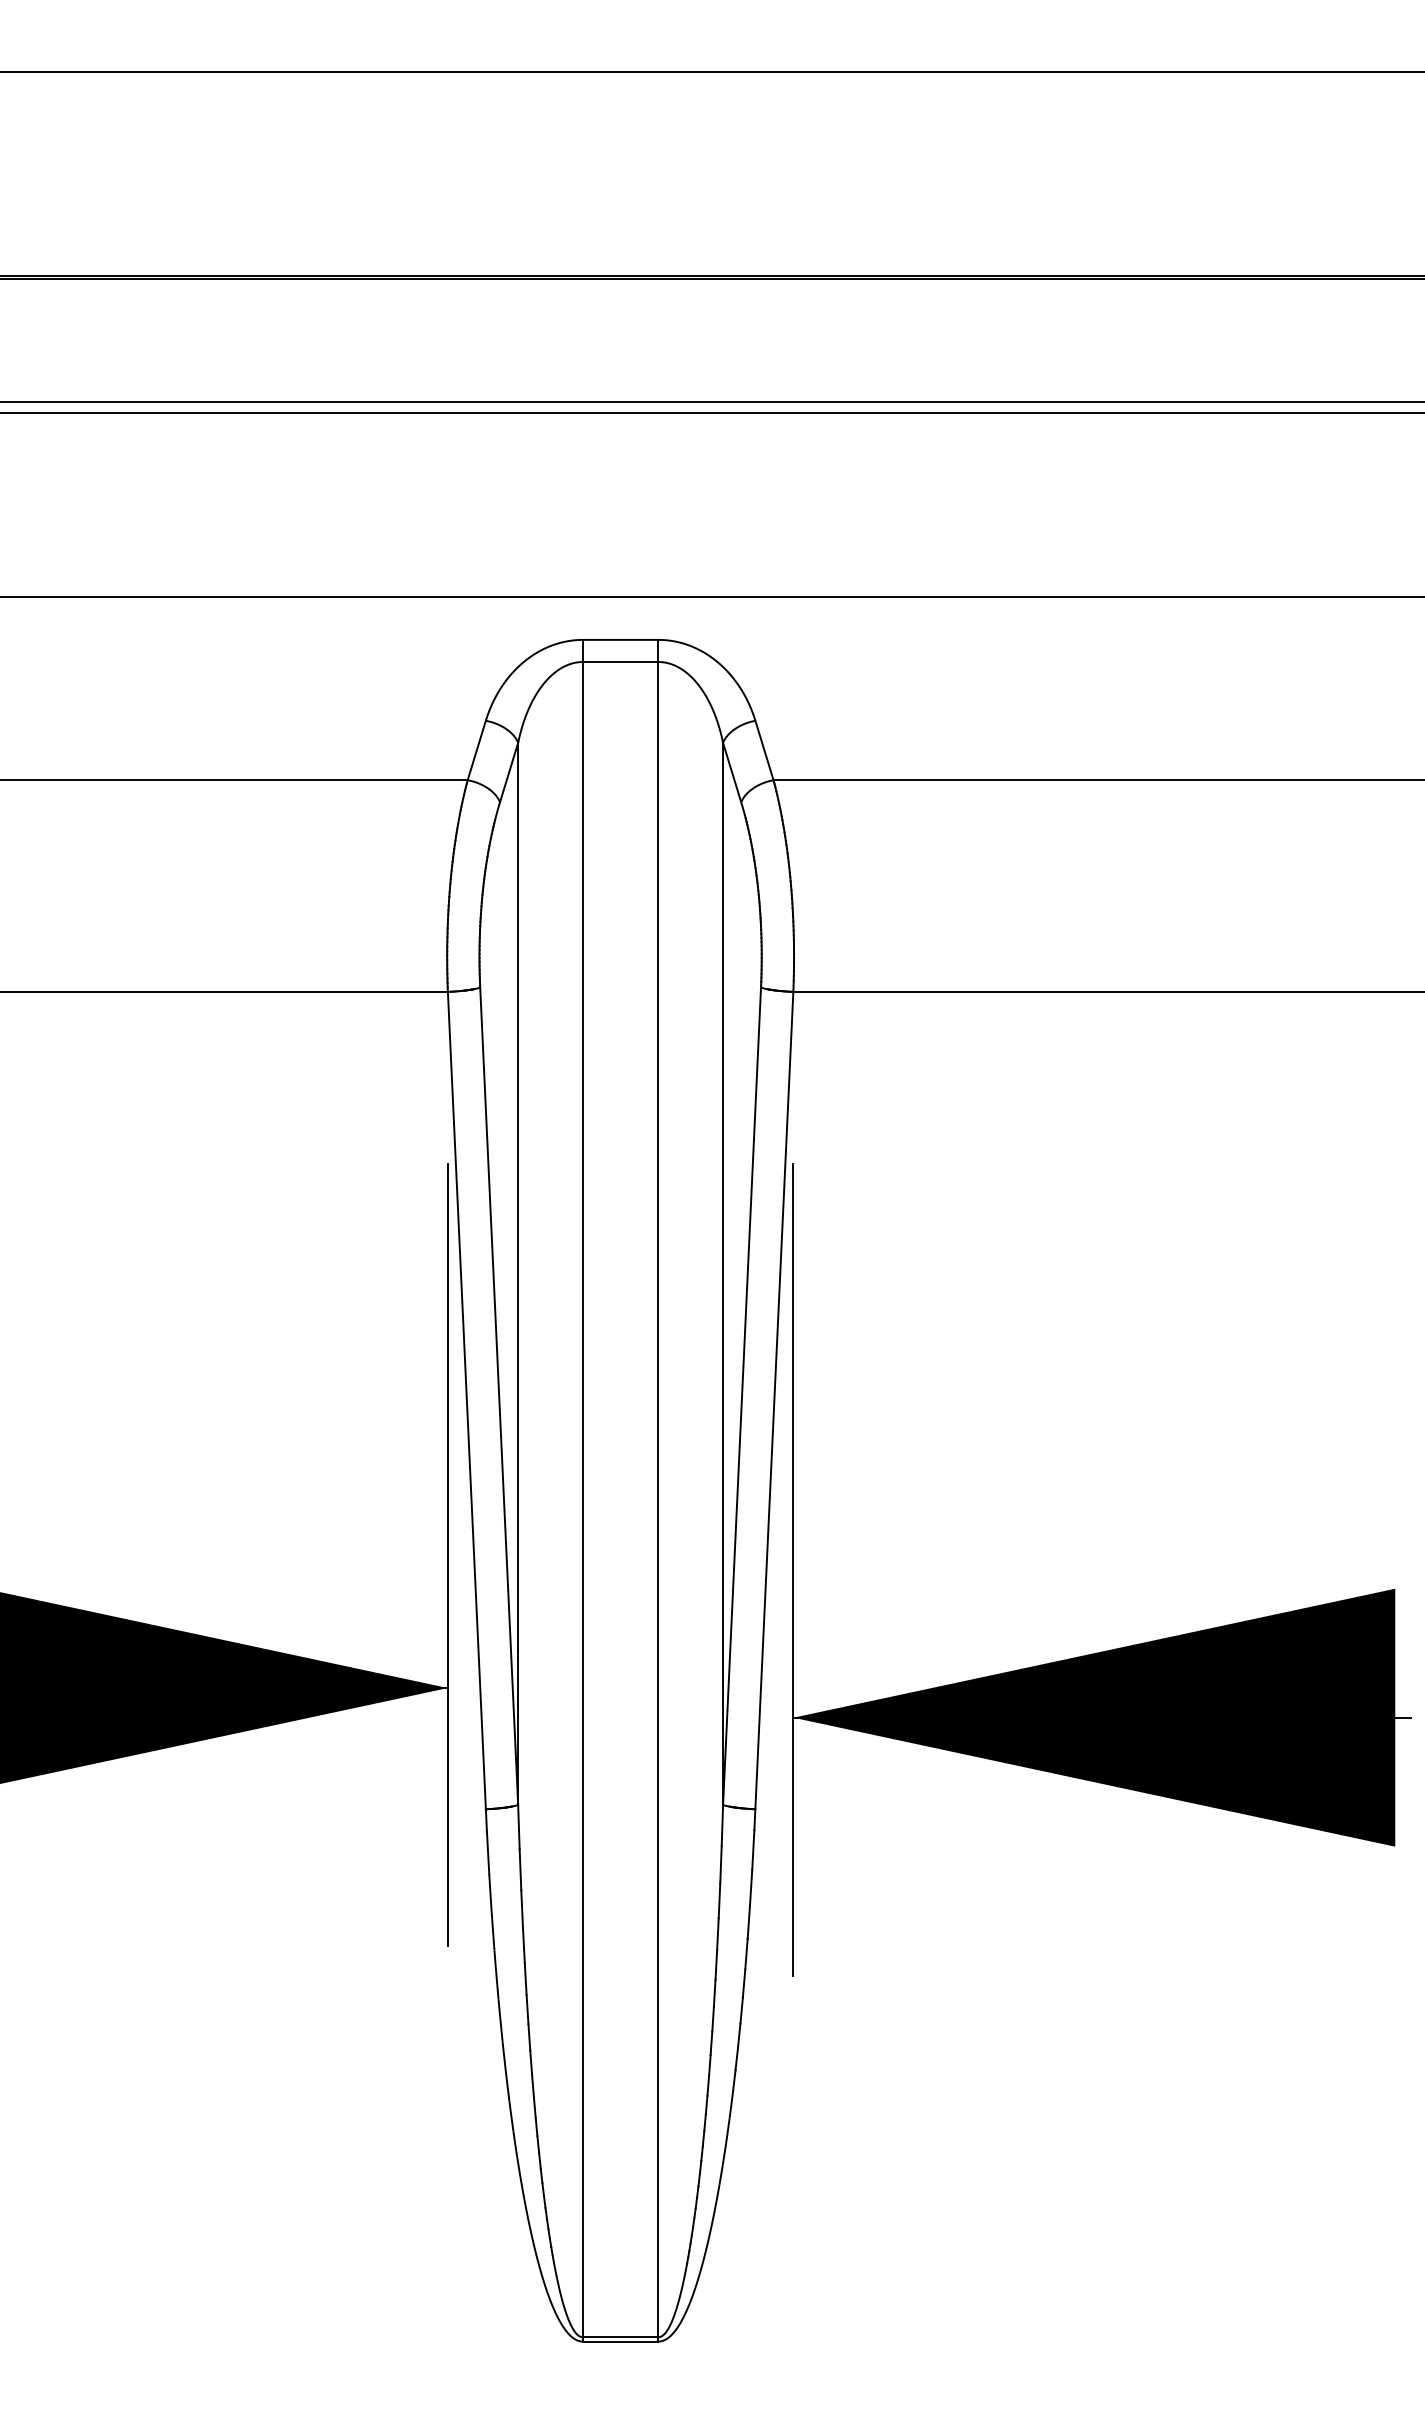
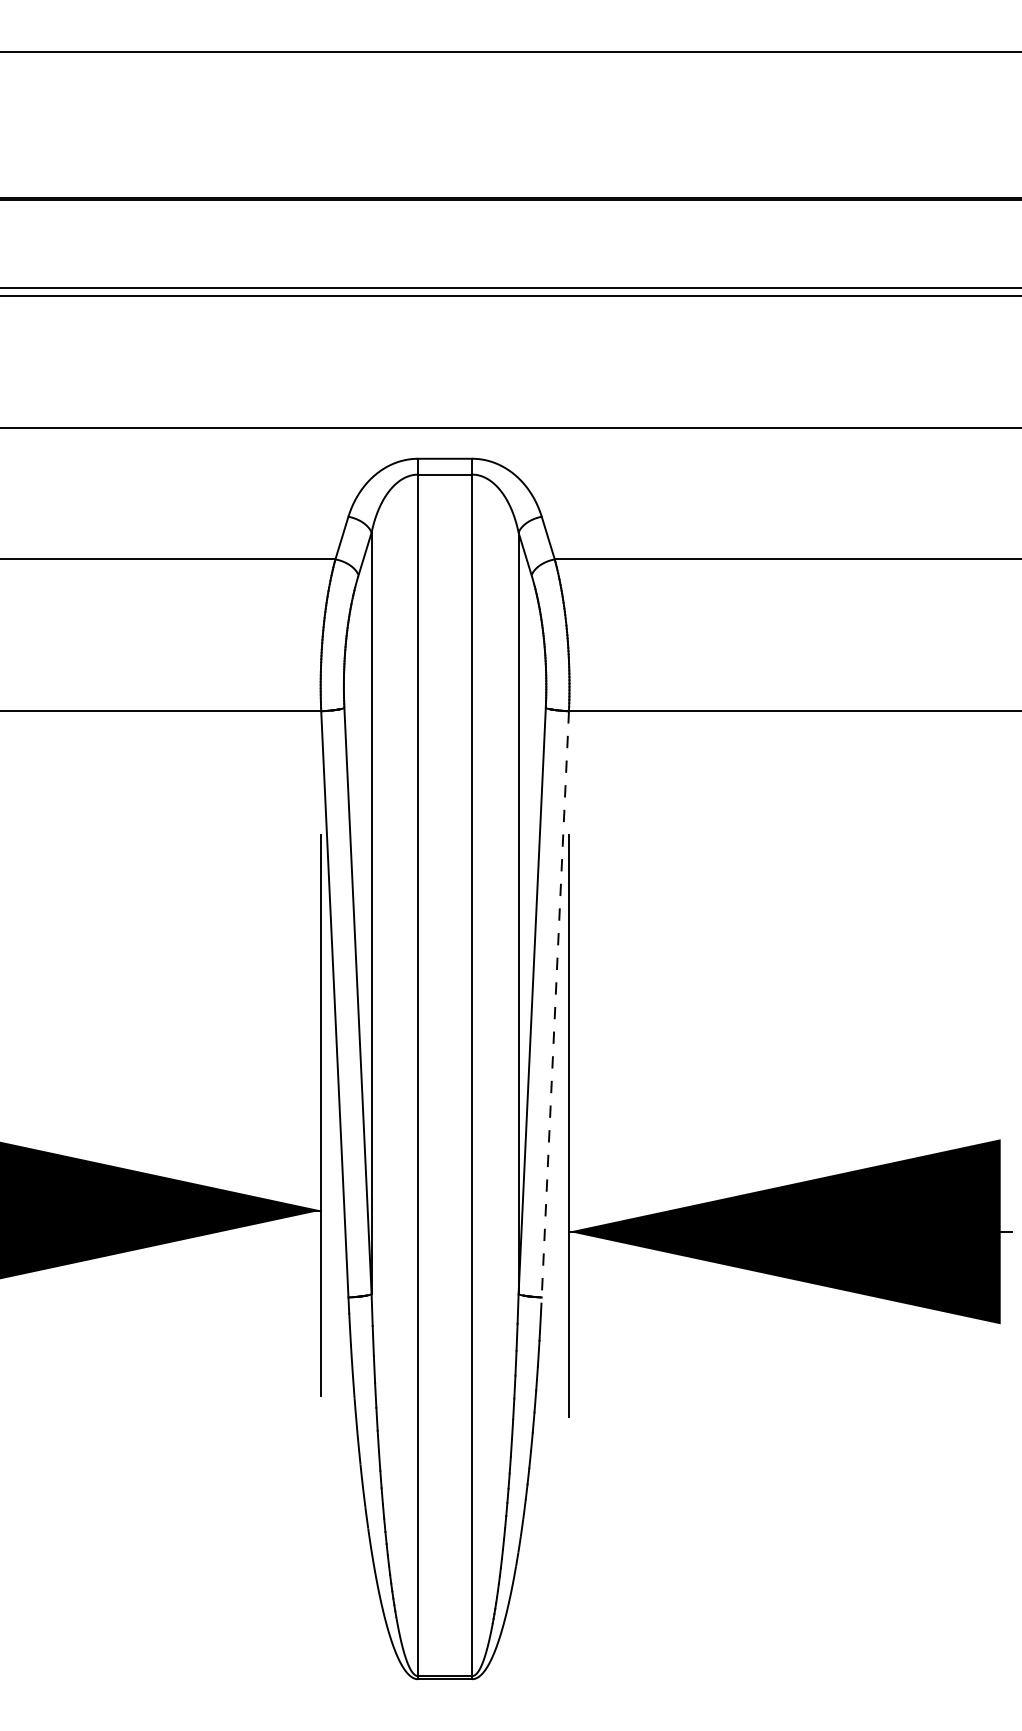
line: (773, 1411) -> (554, 1012), solid -> dashed

